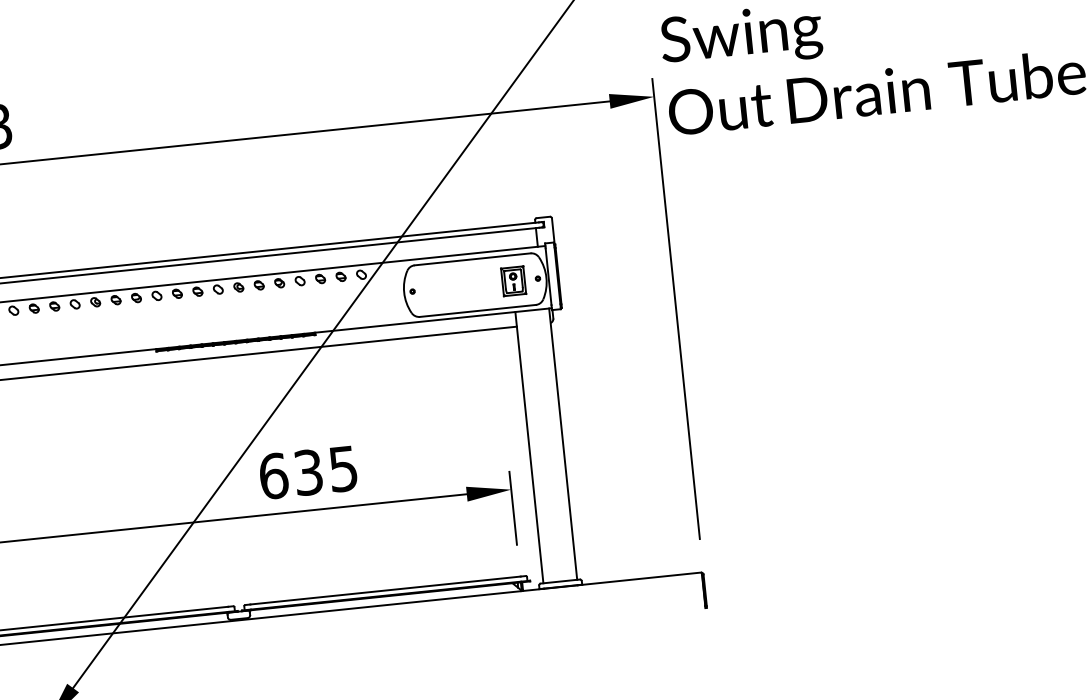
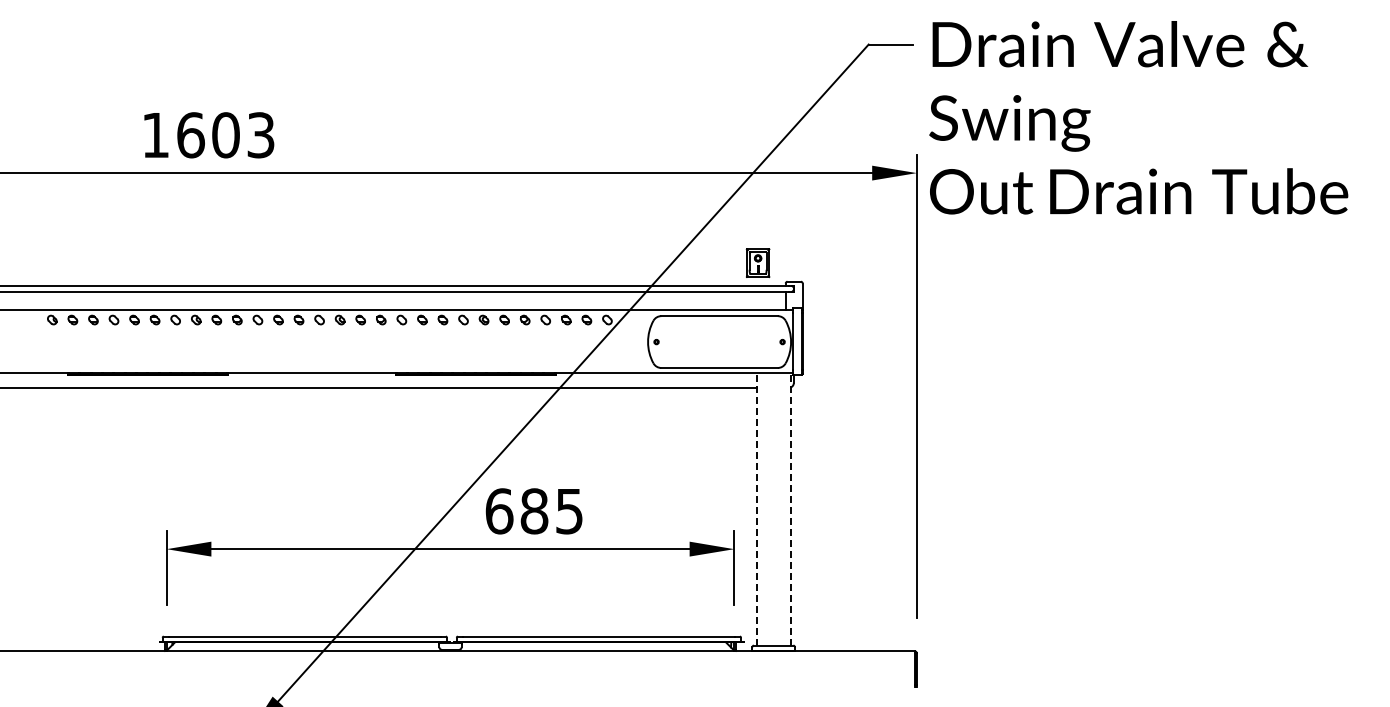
part: (513, 281) -> (757, 263), moved
line: (562, 443) -> (790, 508), solid -> dashed
line: (529, 446) -> (756, 508), solid -> dashed
text: (308, 472) -> (534, 511), 635 -> 685

